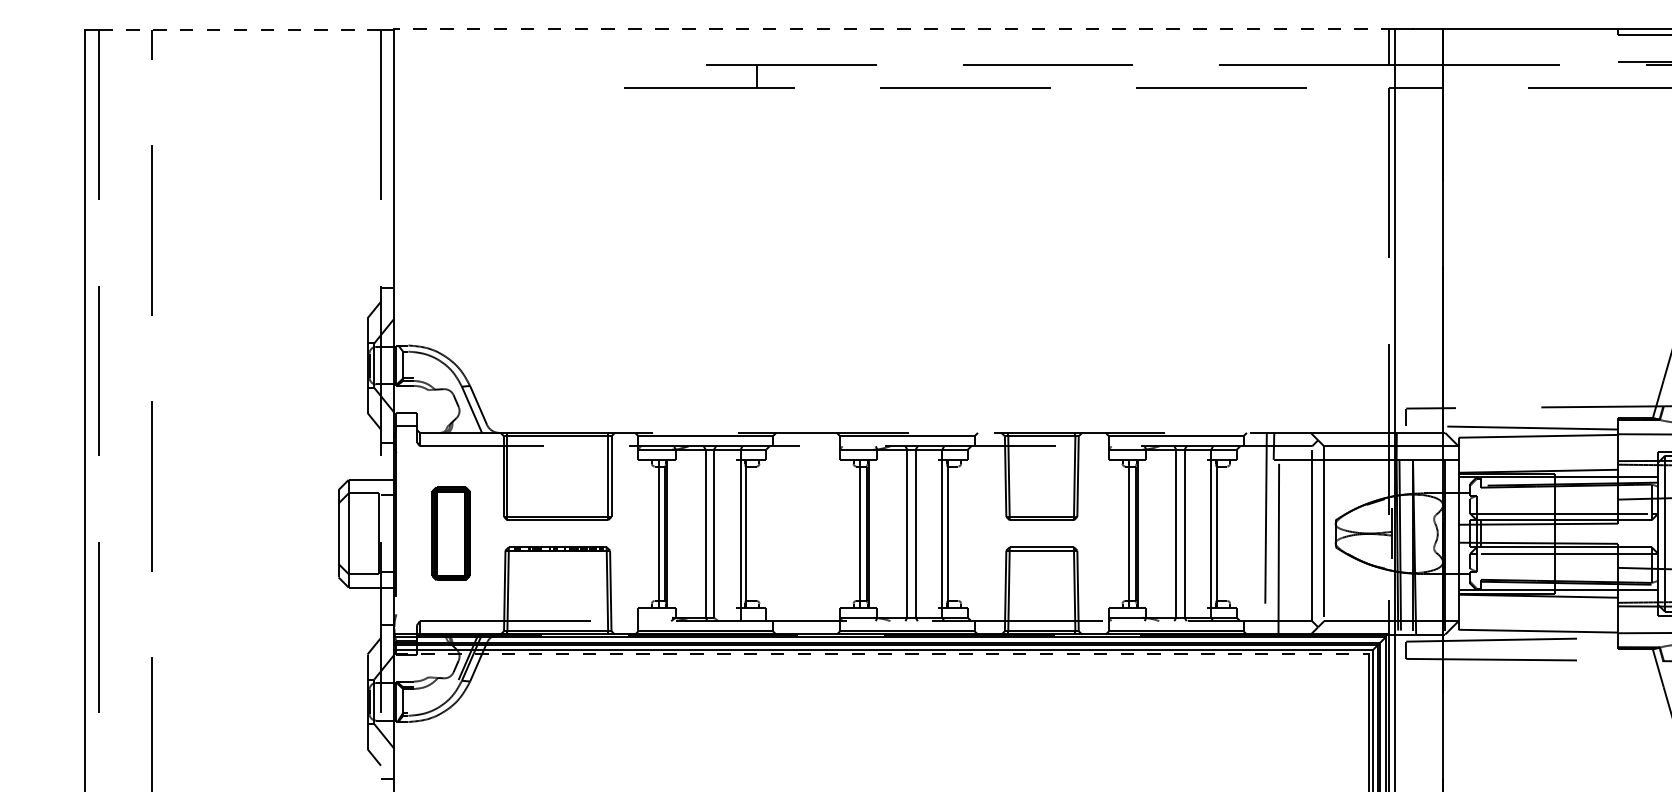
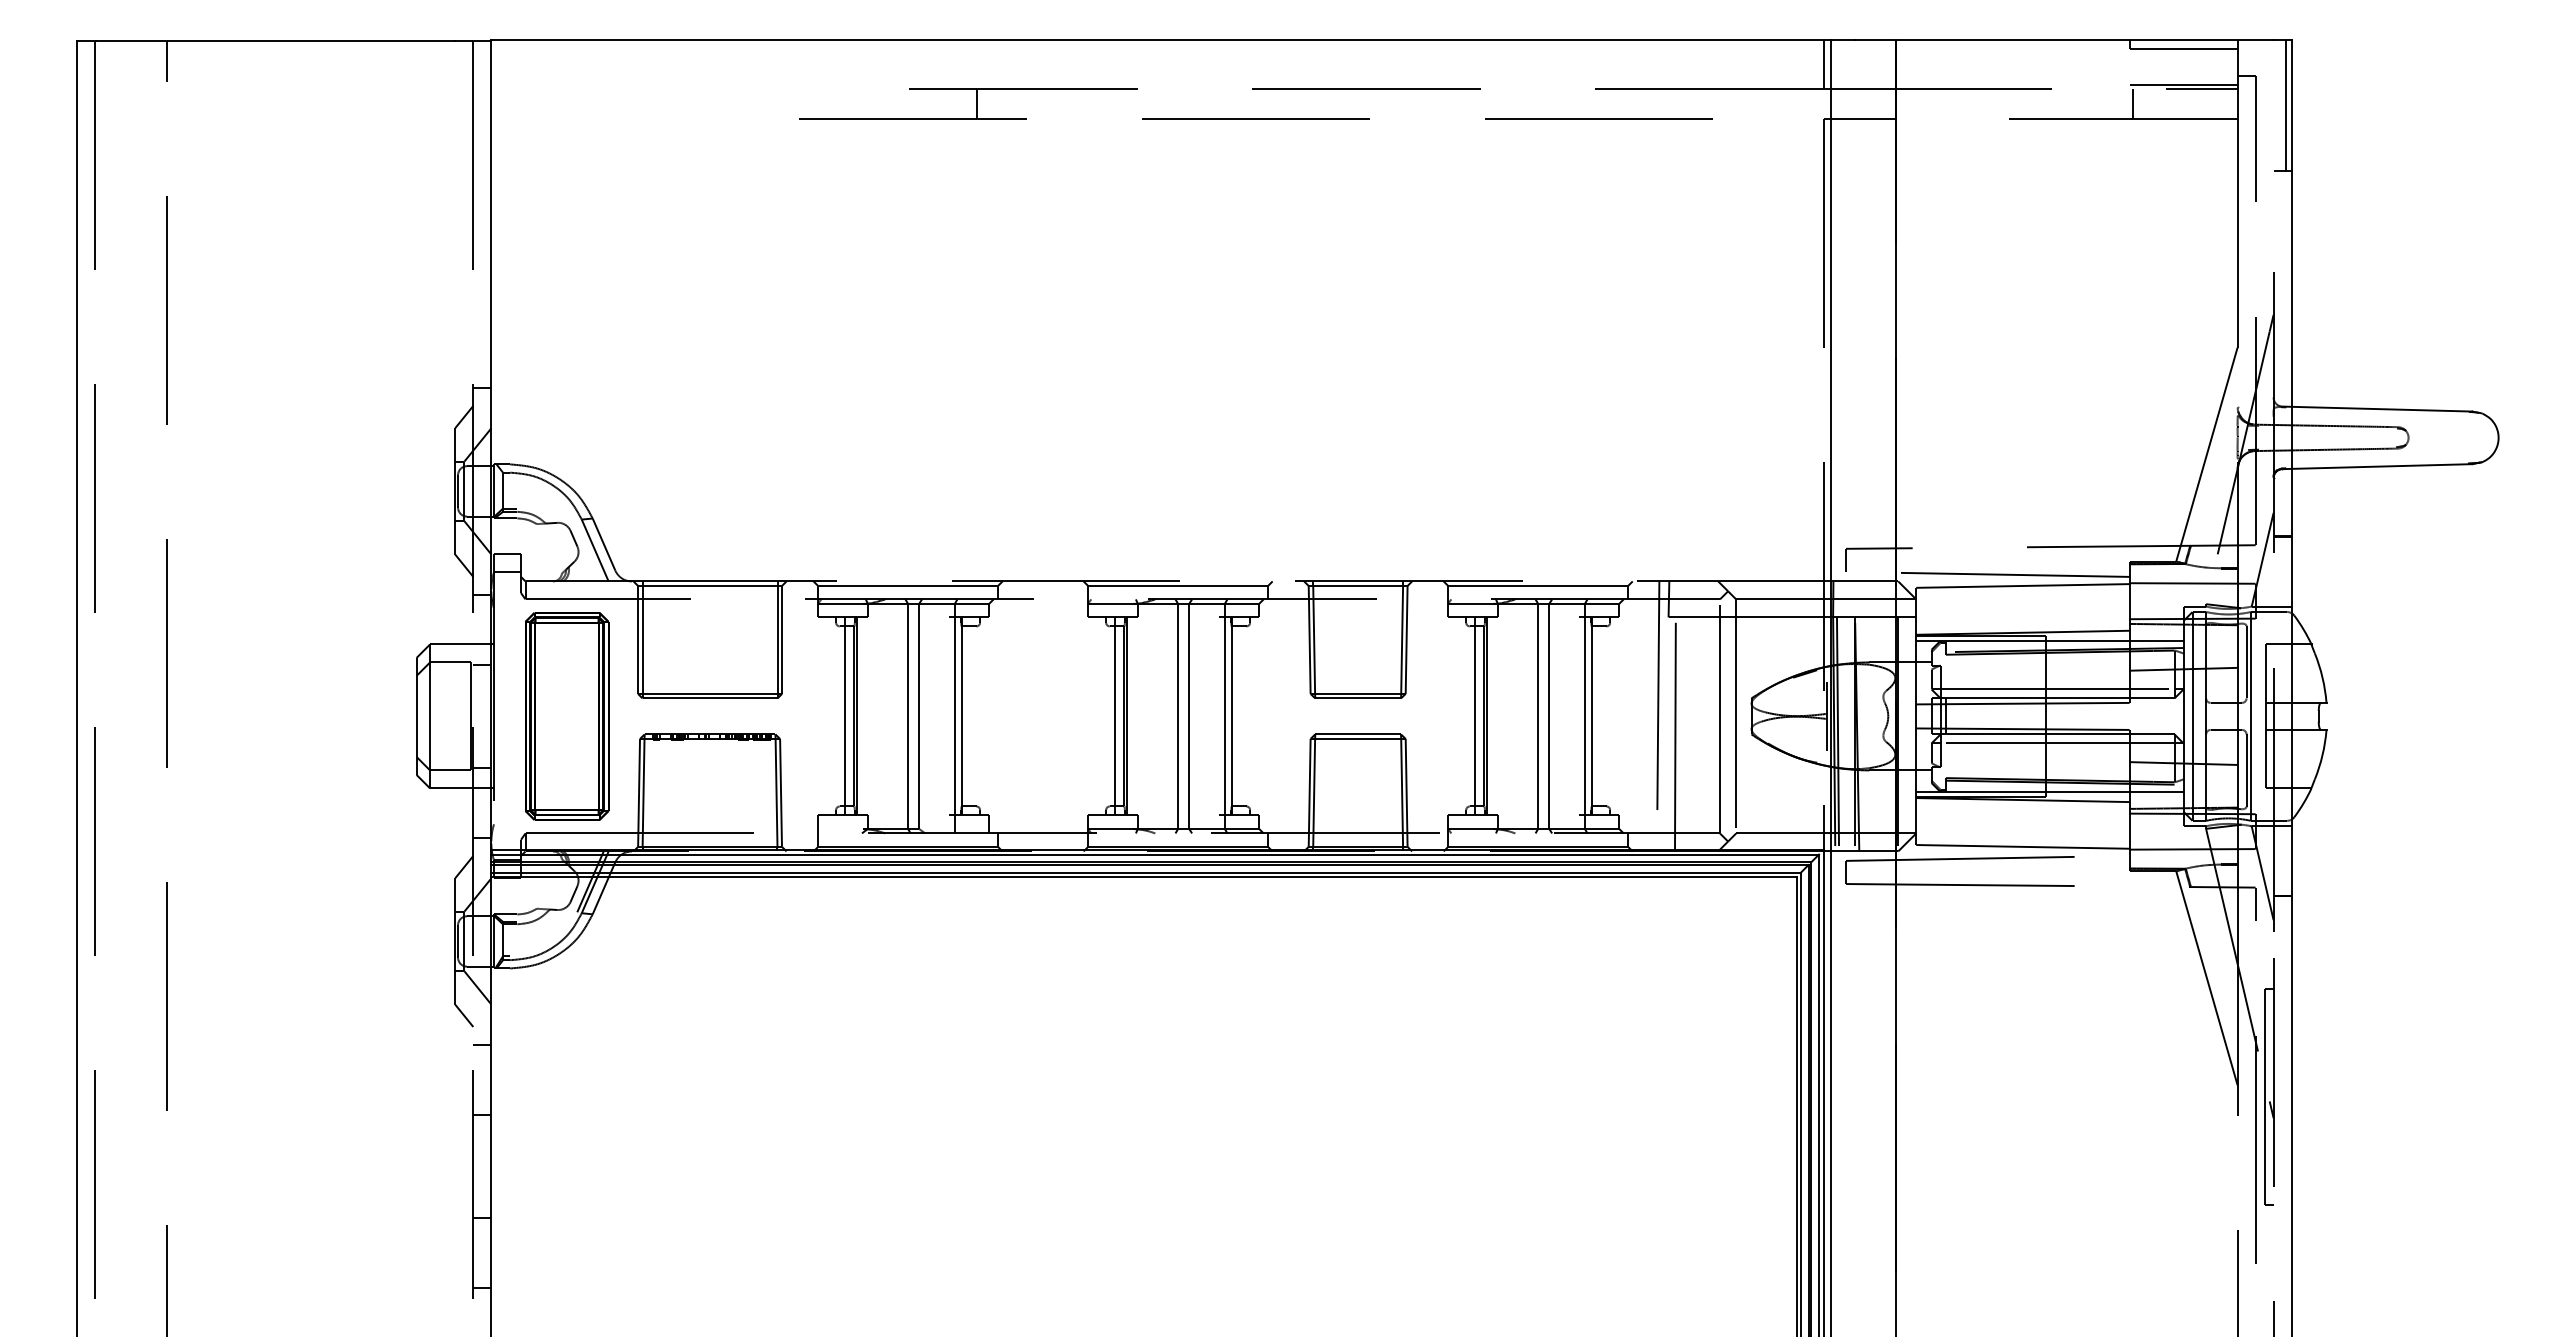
line: (894, 28) -> (1161, 39), dashed -> solid
line: (233, 29) -> (275, 41), dashed -> solid
line: (1620, 75) -> (2133, 103), added
part: (451, 533) -> (567, 716), size x1.67
line: (881, 654) -> (1143, 877), dashed -> solid

